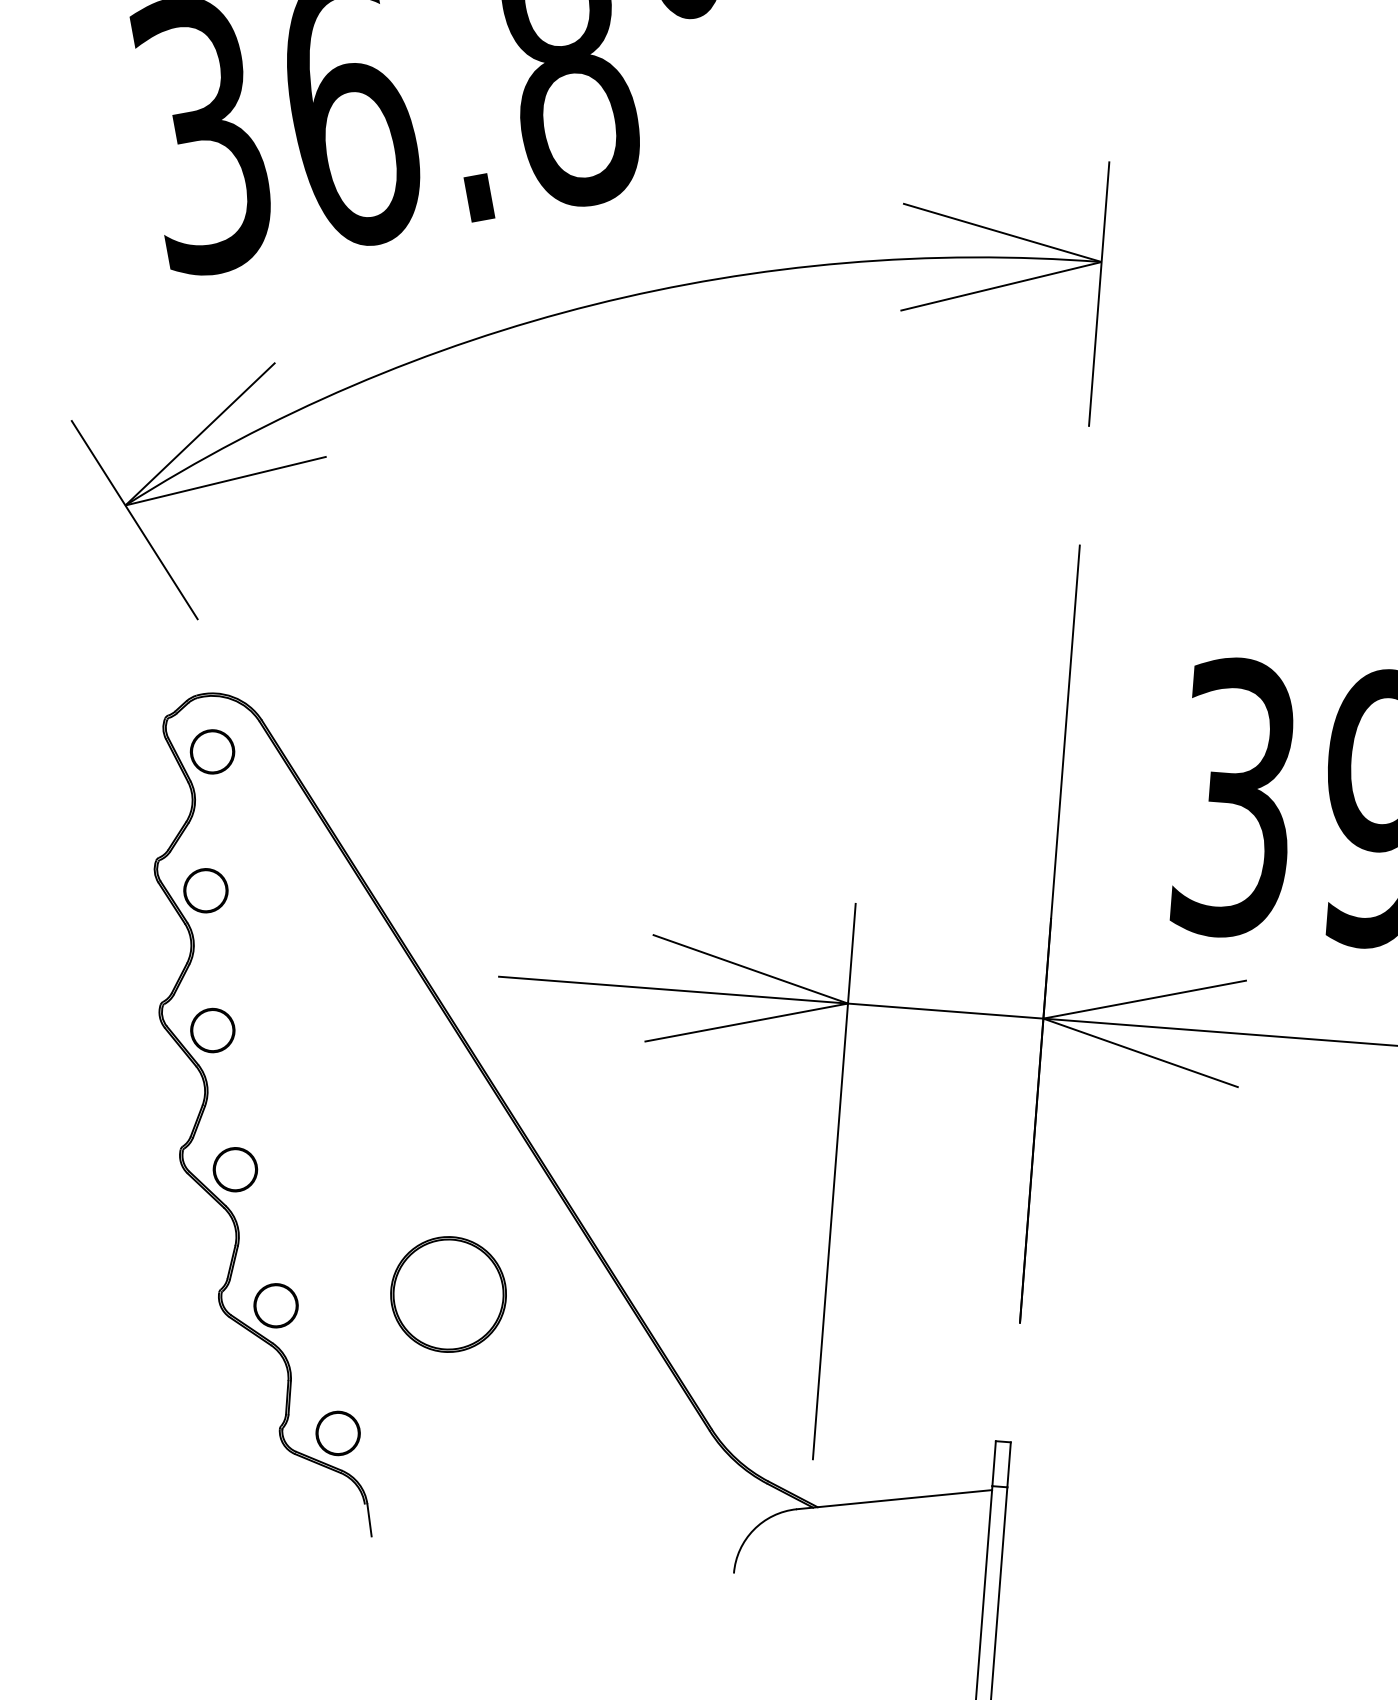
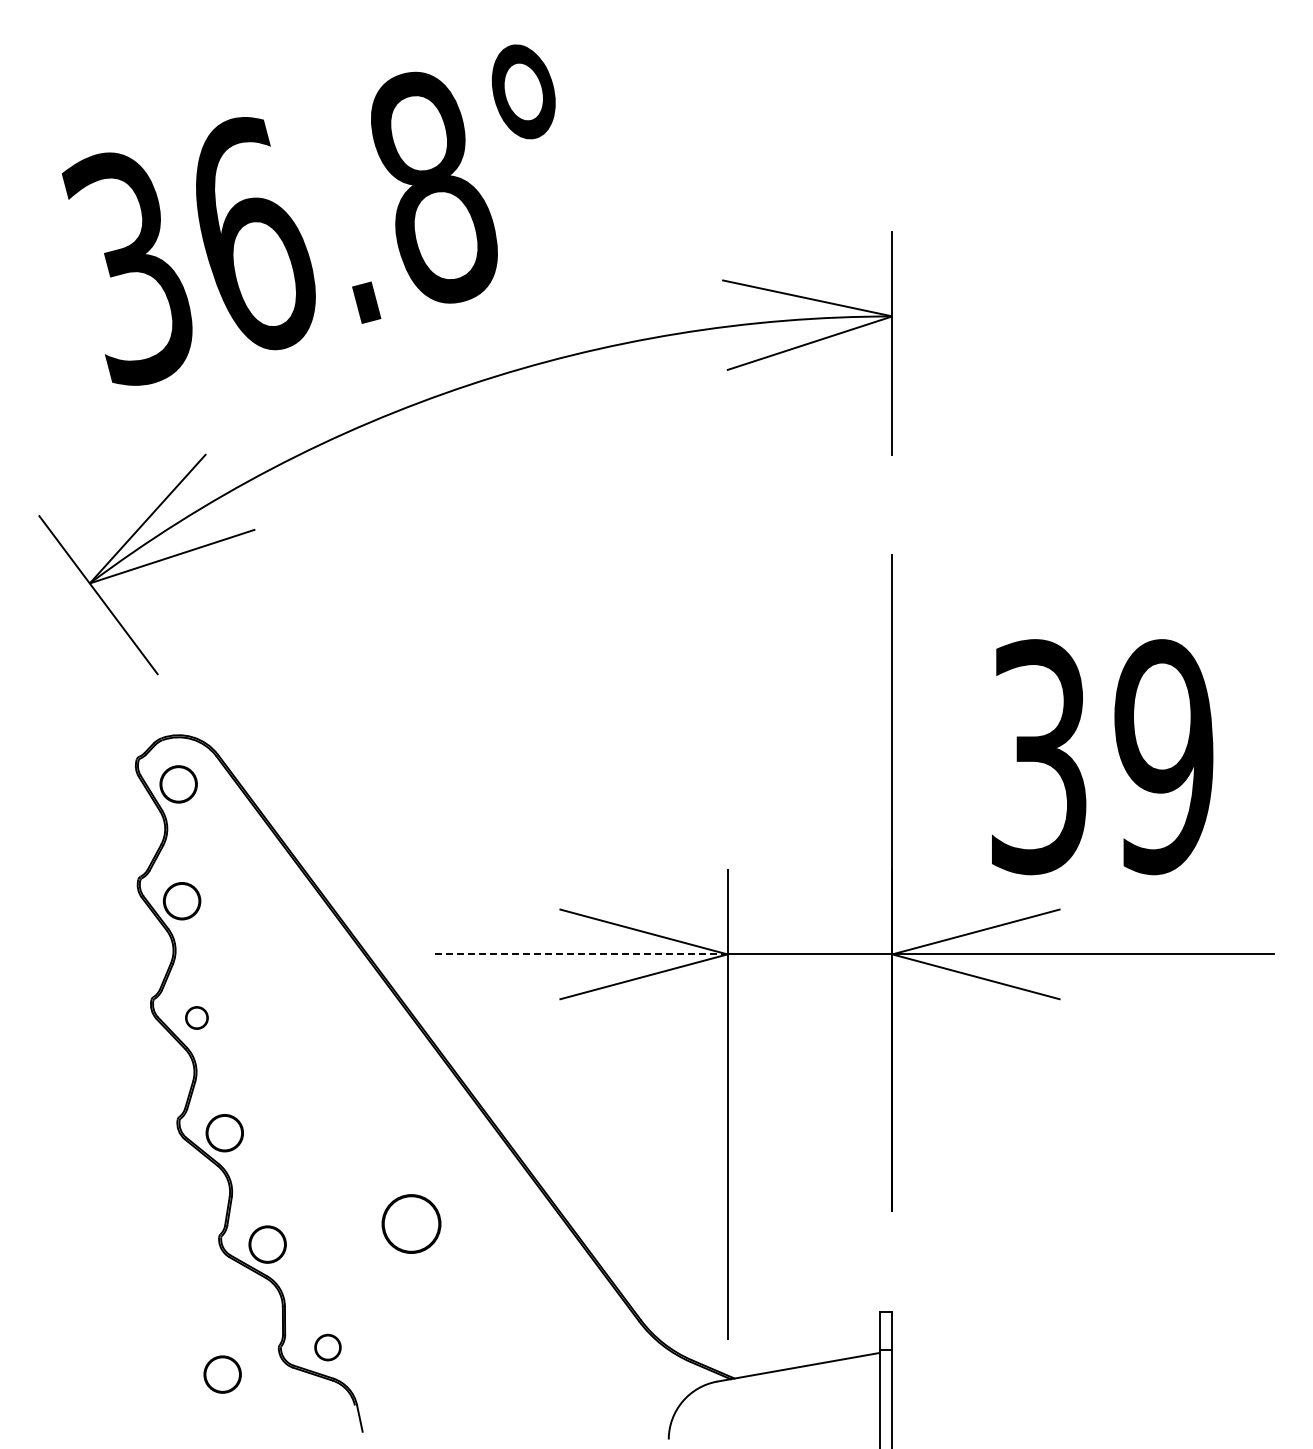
line: (672, 990) -> (579, 954), solid -> dashed
part: (212, 1029) -> (196, 1017), size x0.6
part: (448, 1293) -> (411, 1223), size x0.6
part: (337, 1433) -> (327, 1347), size x0.7
circle: (210, 1455) -> (222, 1374), added

